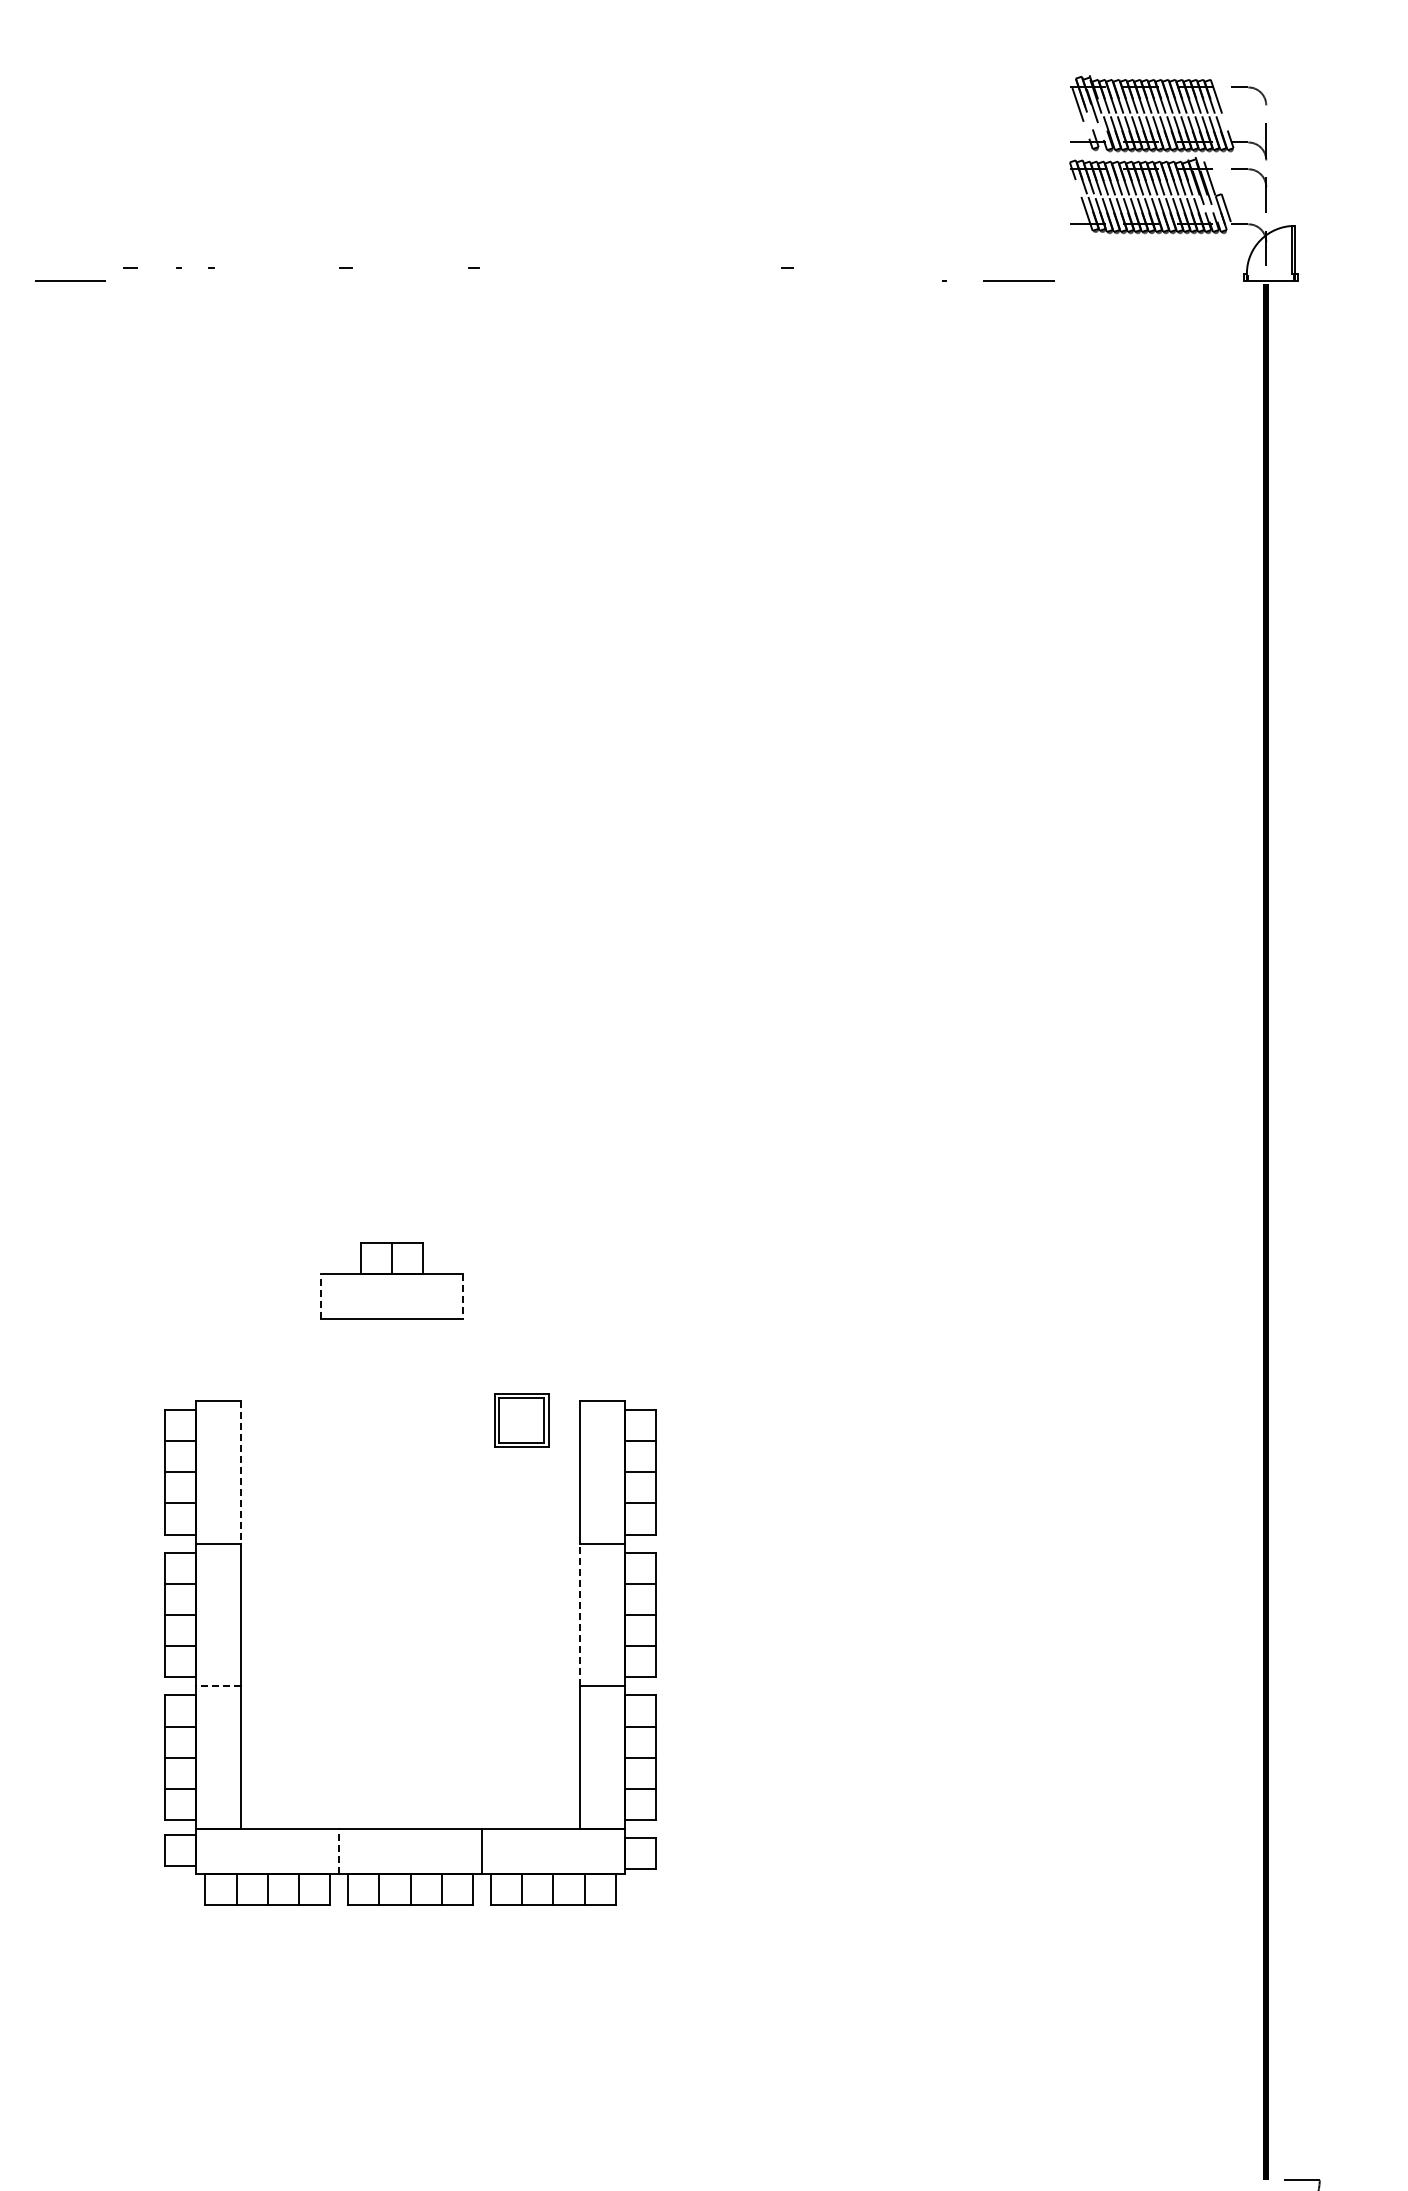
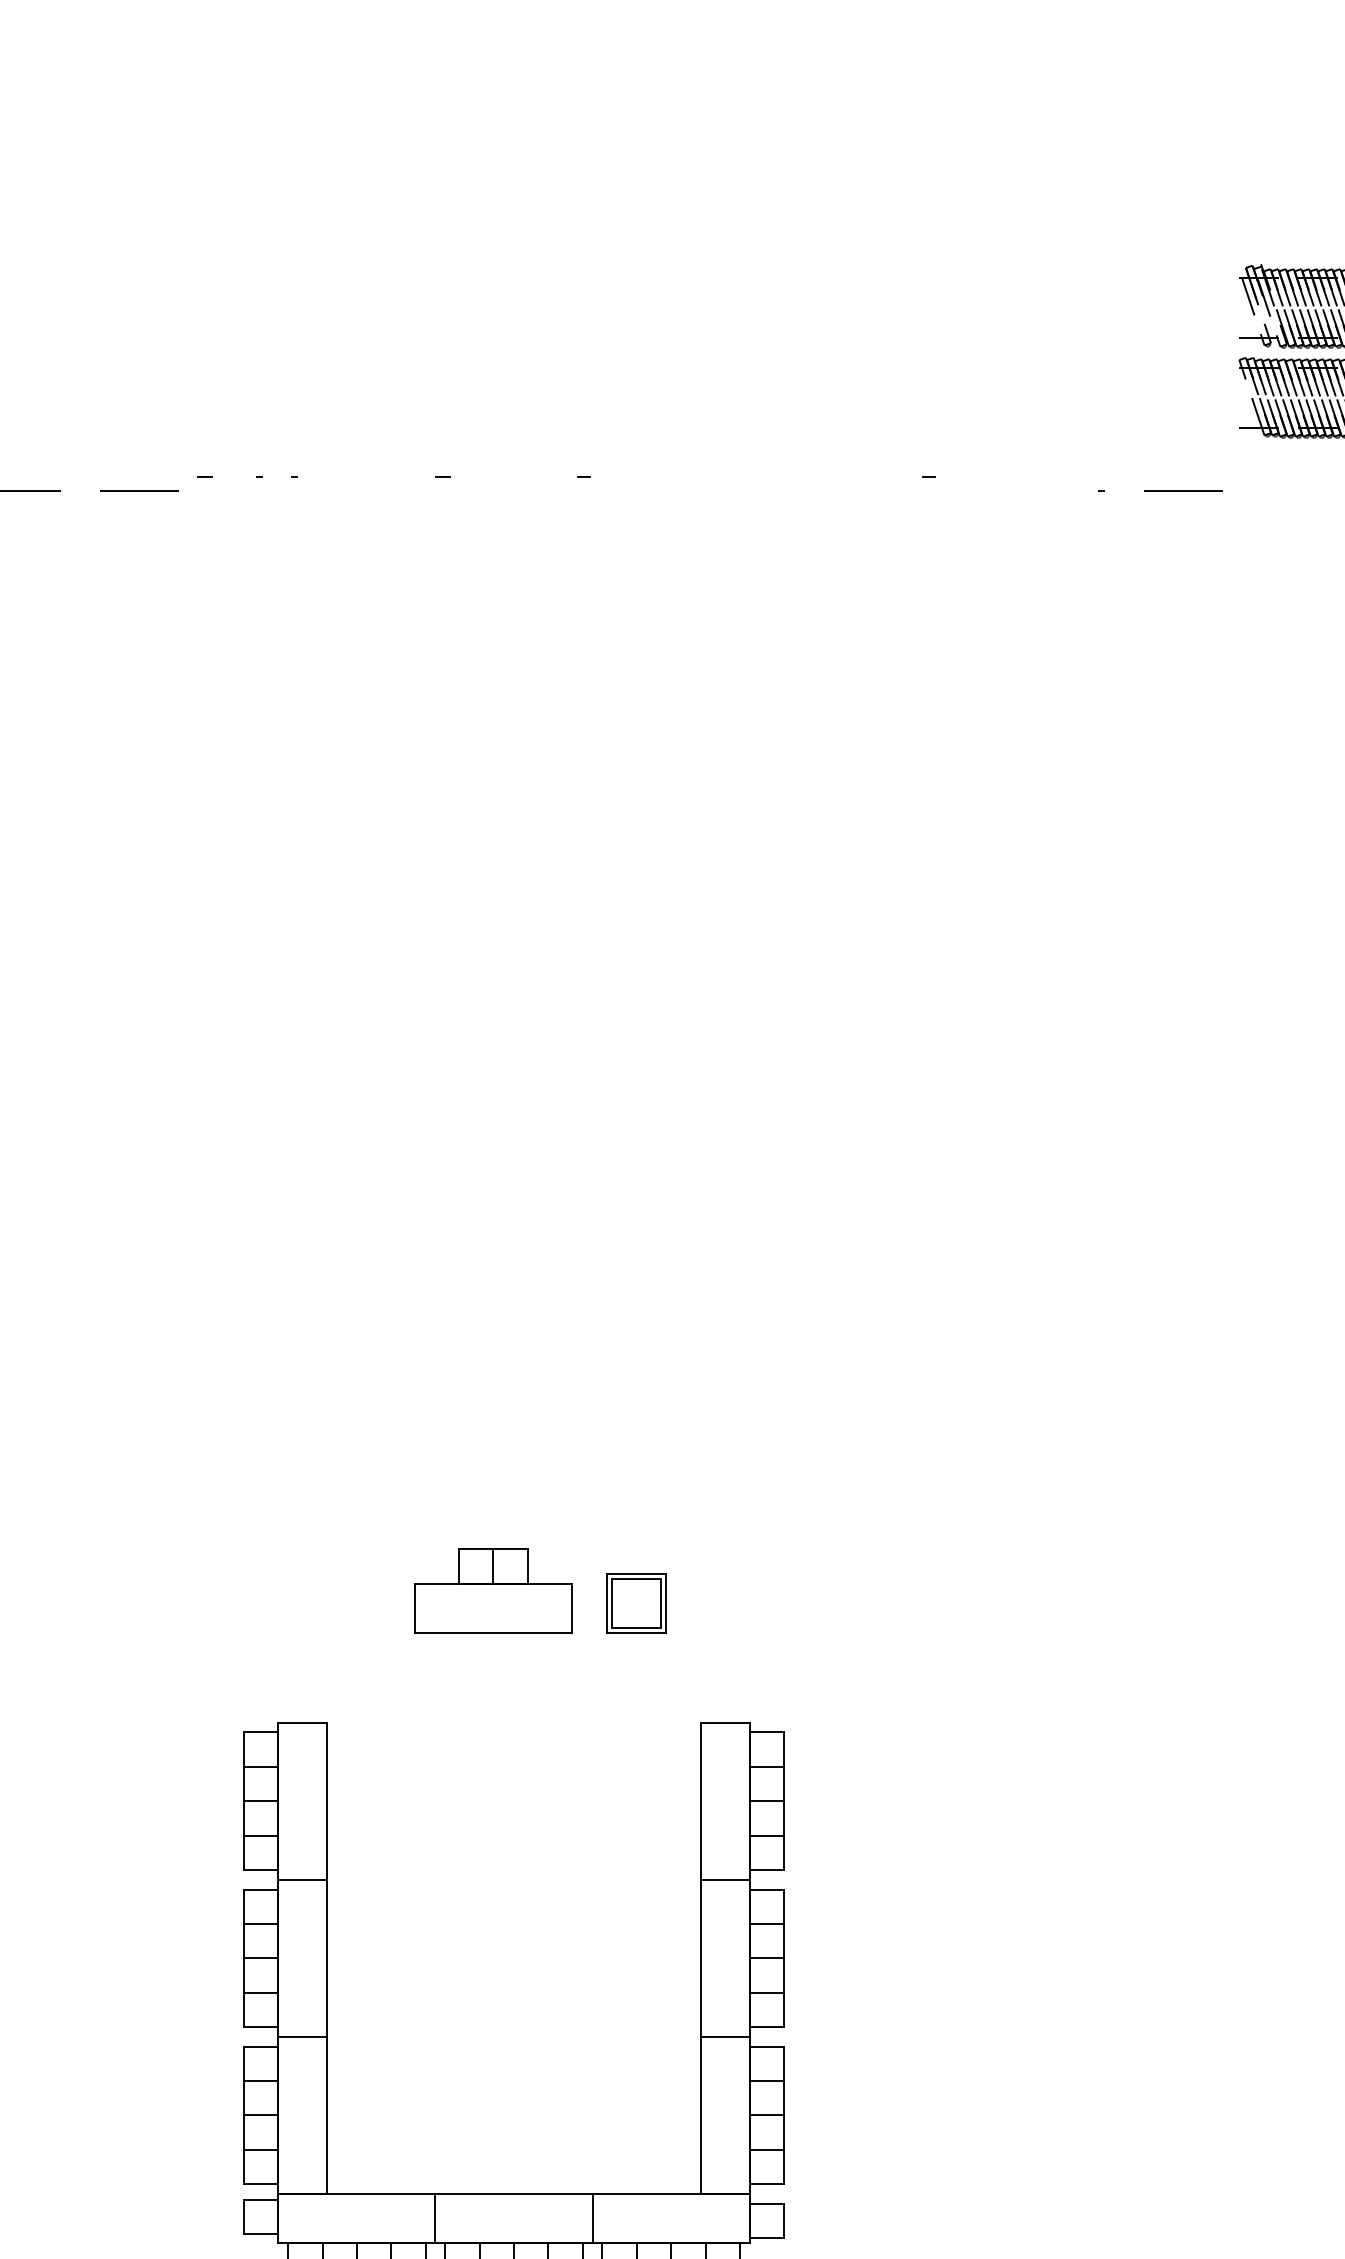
line: (320, 1296) -> (414, 1607), dashed -> solid
line: (463, 1297) -> (572, 1609), dashed -> solid
part: (521, 1420) -> (635, 1603), moved
line: (241, 1472) -> (327, 1801), dashed -> solid
line: (580, 1614) -> (700, 1957), dashed -> solid
line: (218, 1686) -> (302, 2037), dashed -> solid
line: (339, 1851) -> (435, 2218), dashed -> solid

